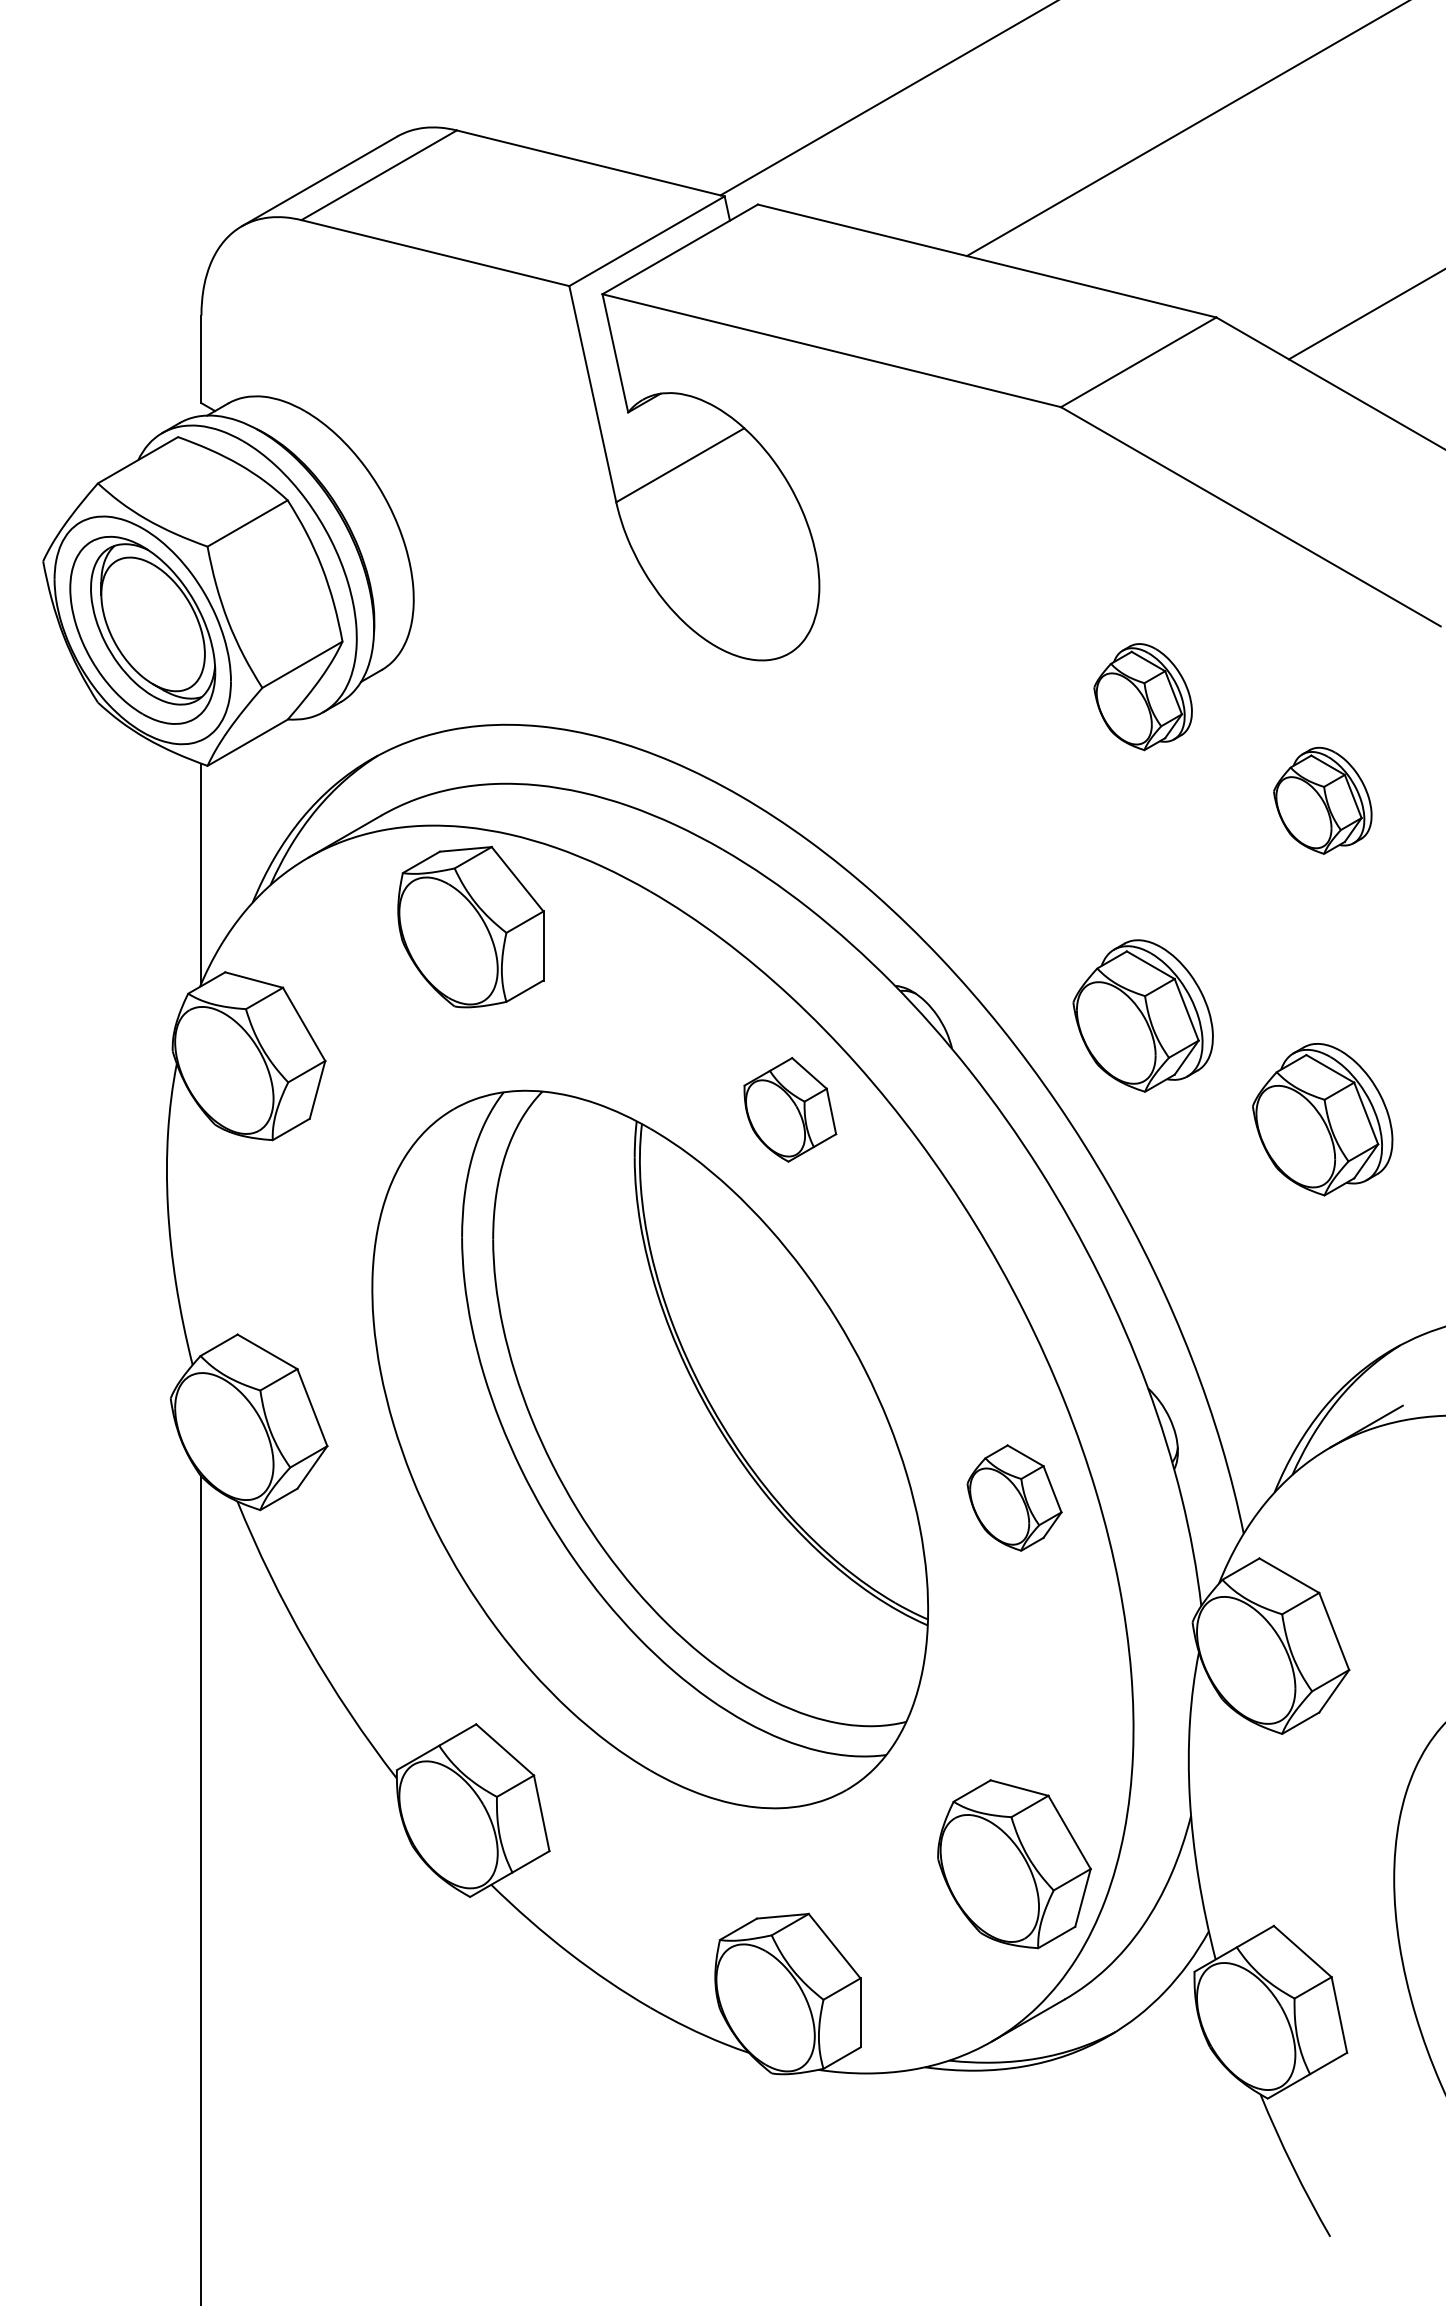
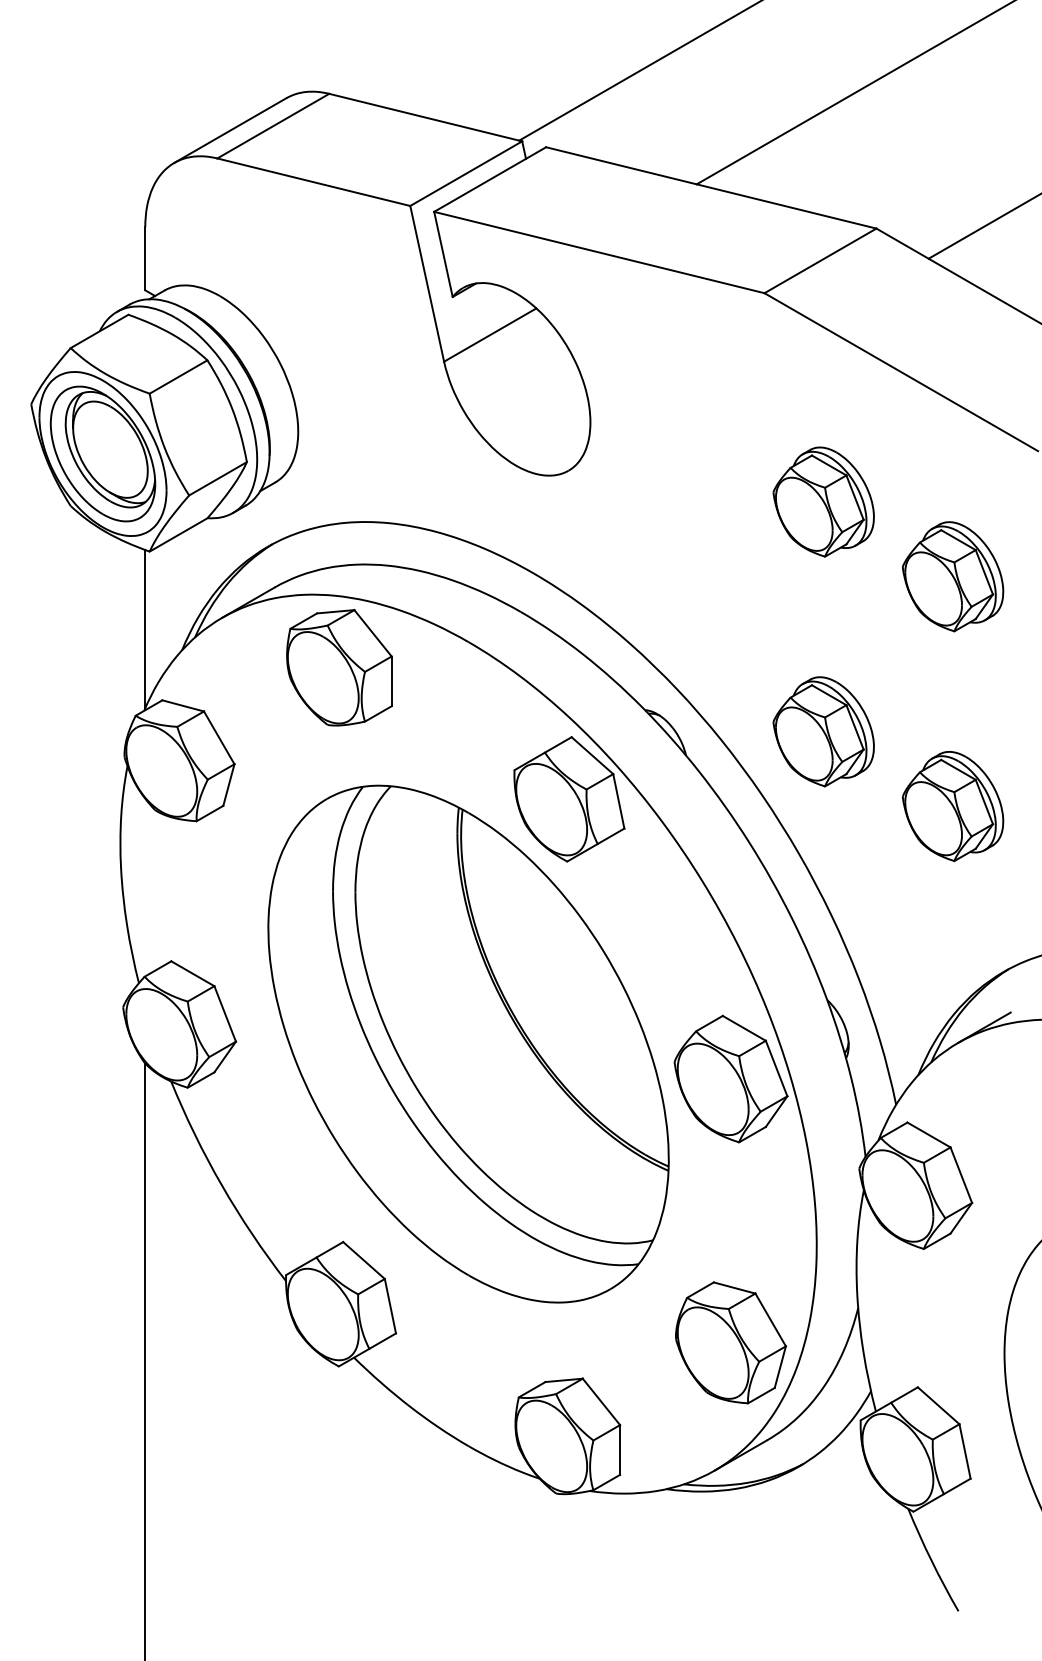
part: (1142, 696) -> (823, 501), size x1.43
part: (1322, 800) -> (952, 576), size x1.43
part: (790, 1109) -> (569, 799), size x1.67
part: (1014, 1497) -> (730, 1078), size x1.67

